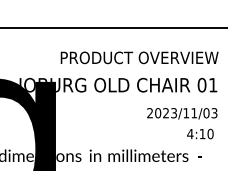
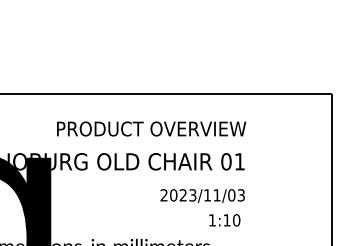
text: (190, 134) -> (212, 220), 4:10 -> 1:10

